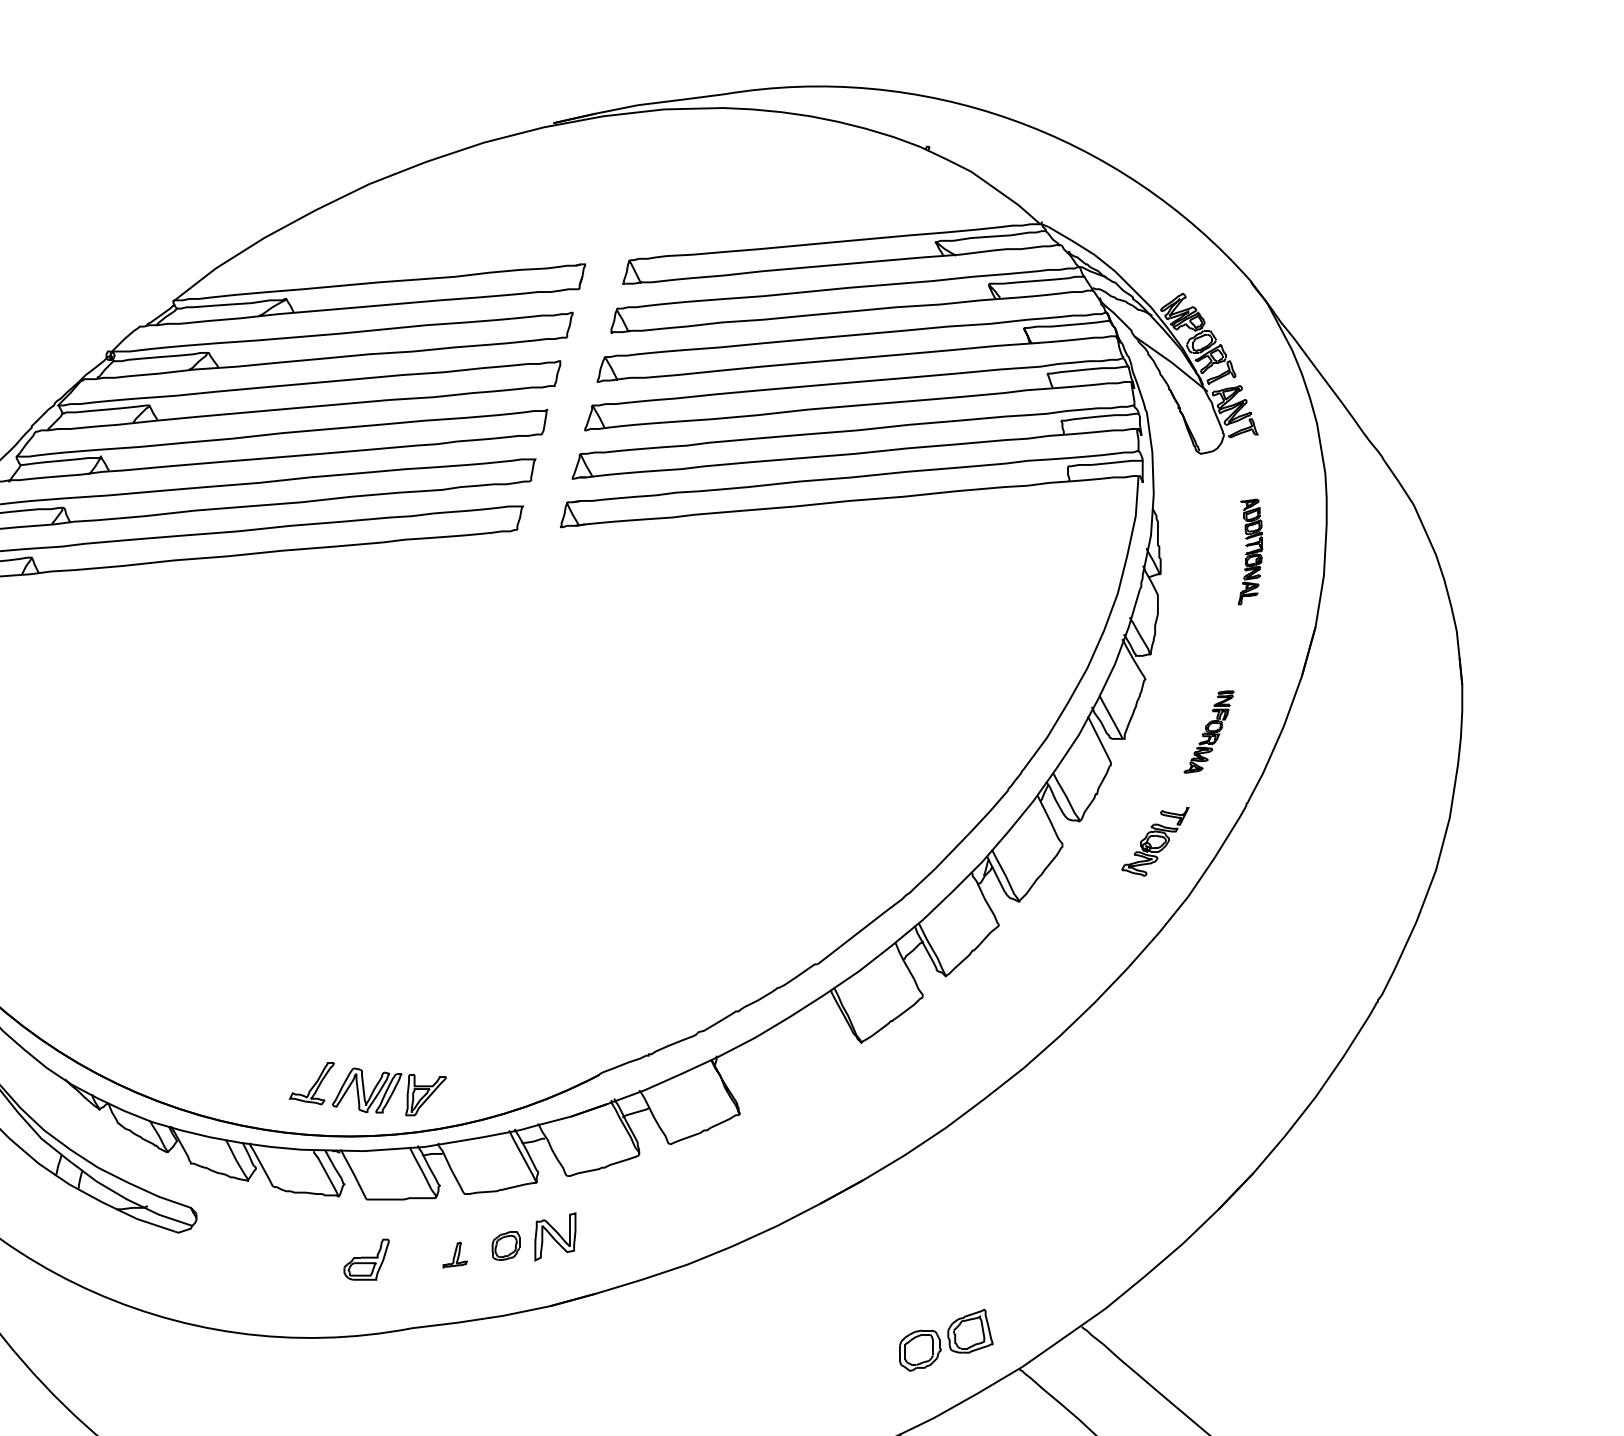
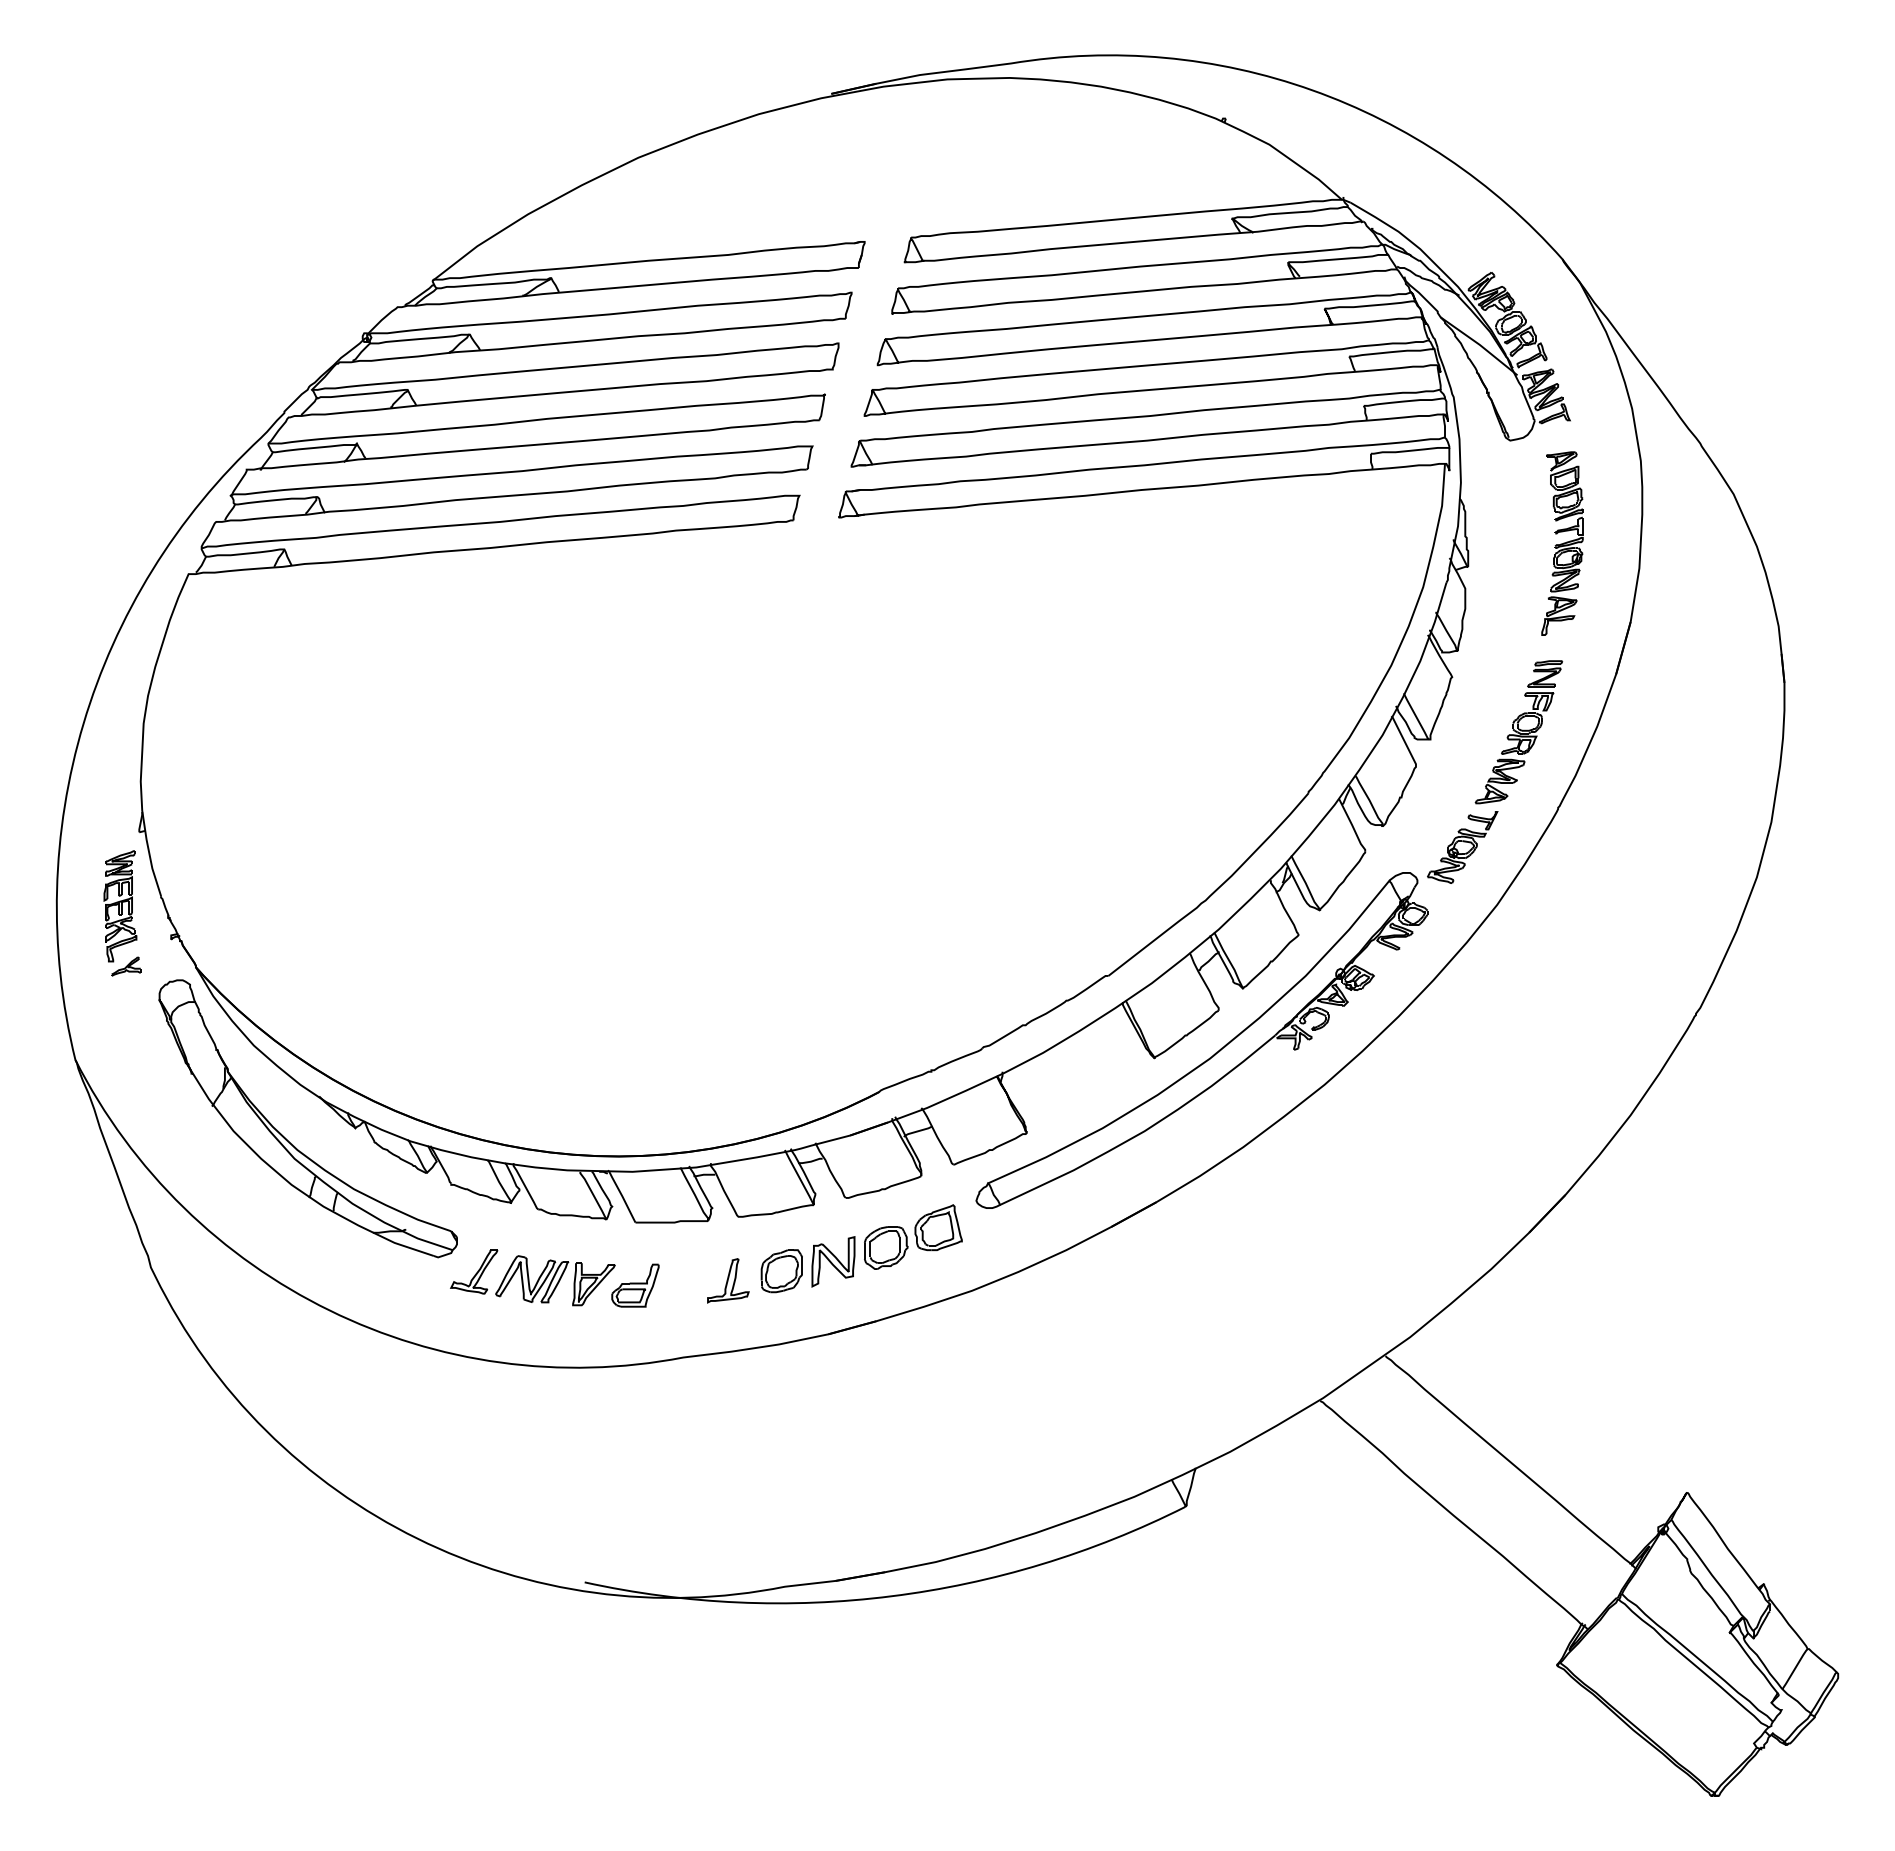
part: (1250, 551) -> (1562, 543), size x1.67
part: (1208, 732) -> (1518, 732), size x1.67
part: (918, 1038) -> (1214, 1053), added
part: (367, 1088) -> (532, 1277), moved
part: (505, 1246) -> (781, 1271), size x1.43
part: (455, 1254) -> (728, 1280), size x1.67
part: (946, 1339) -> (913, 1236), moved

